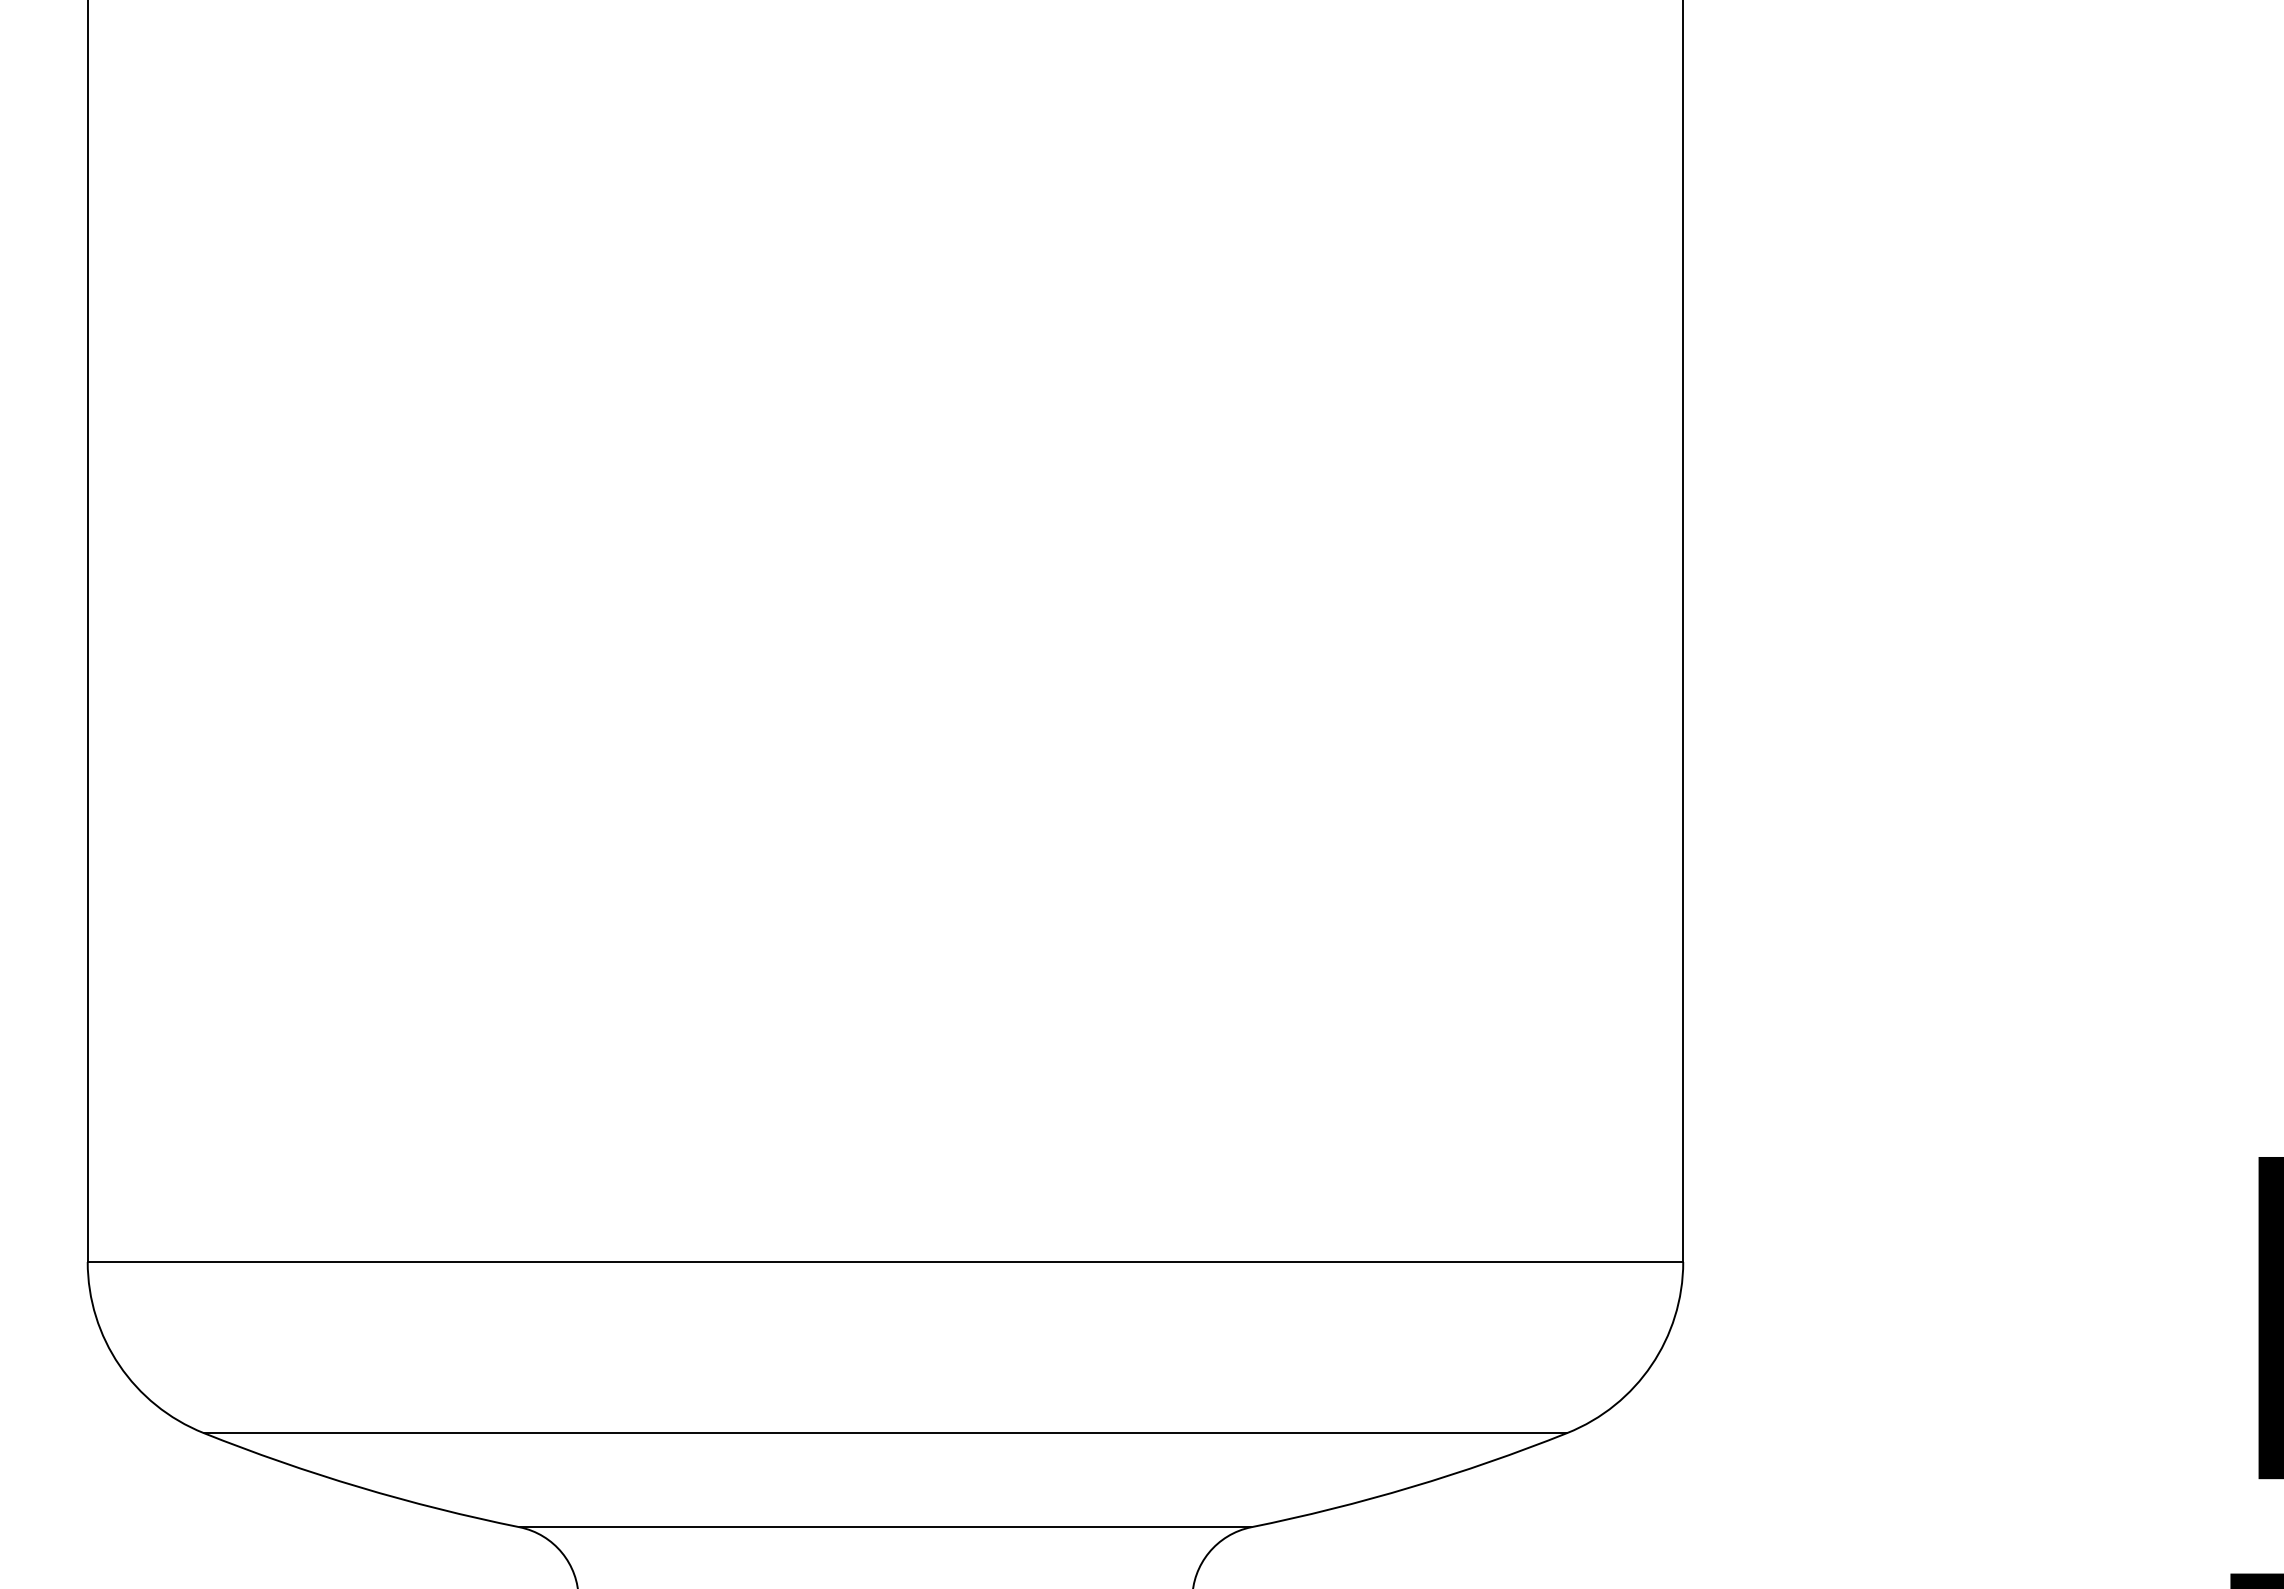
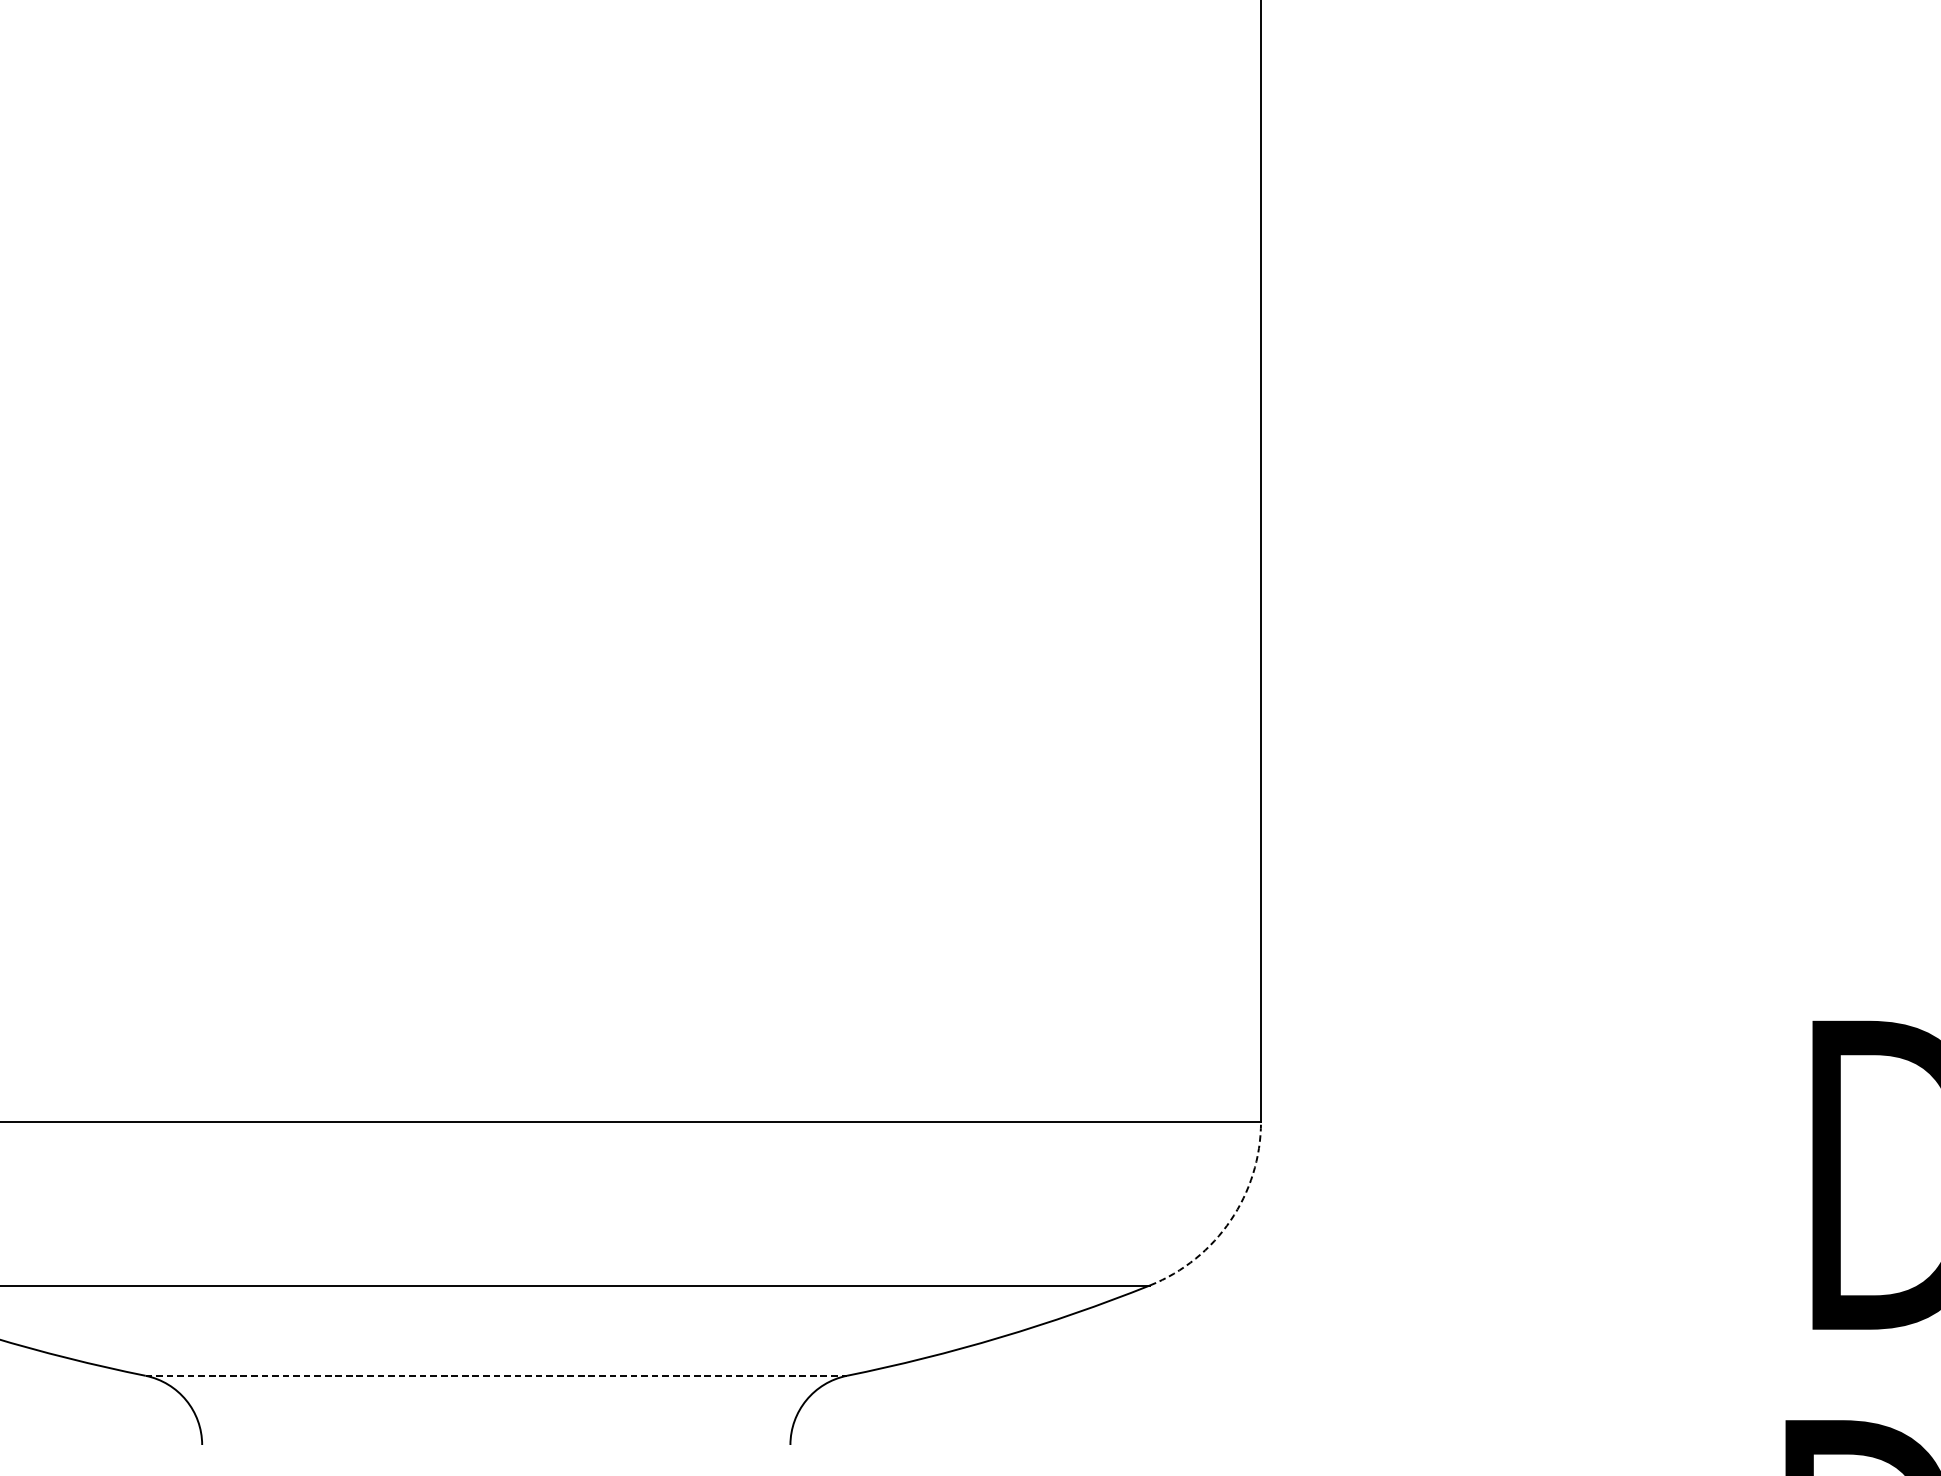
arc: (1651, 1365) -> (1230, 1220), solid -> dashed
line: (885, 1527) -> (496, 1376), solid -> dashed

